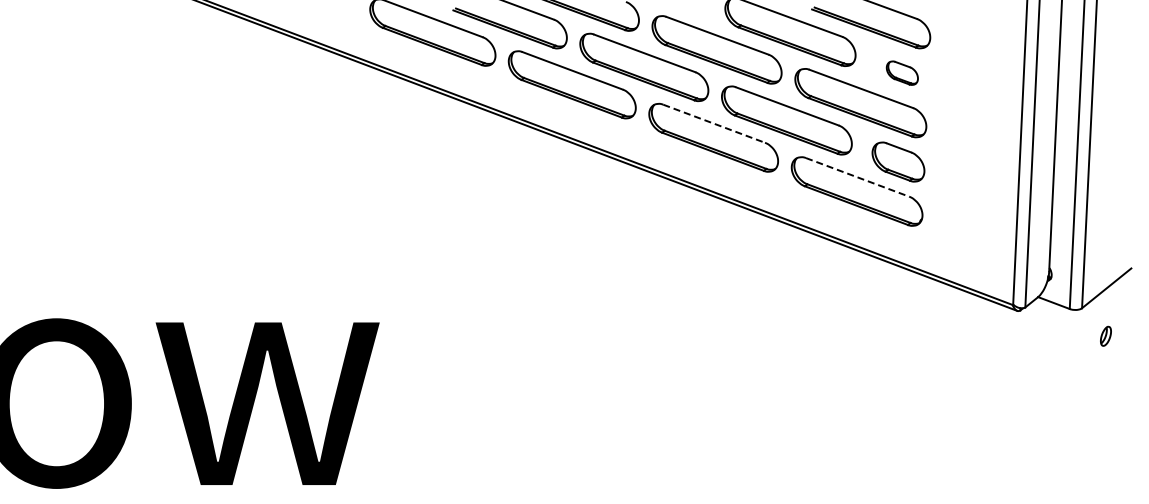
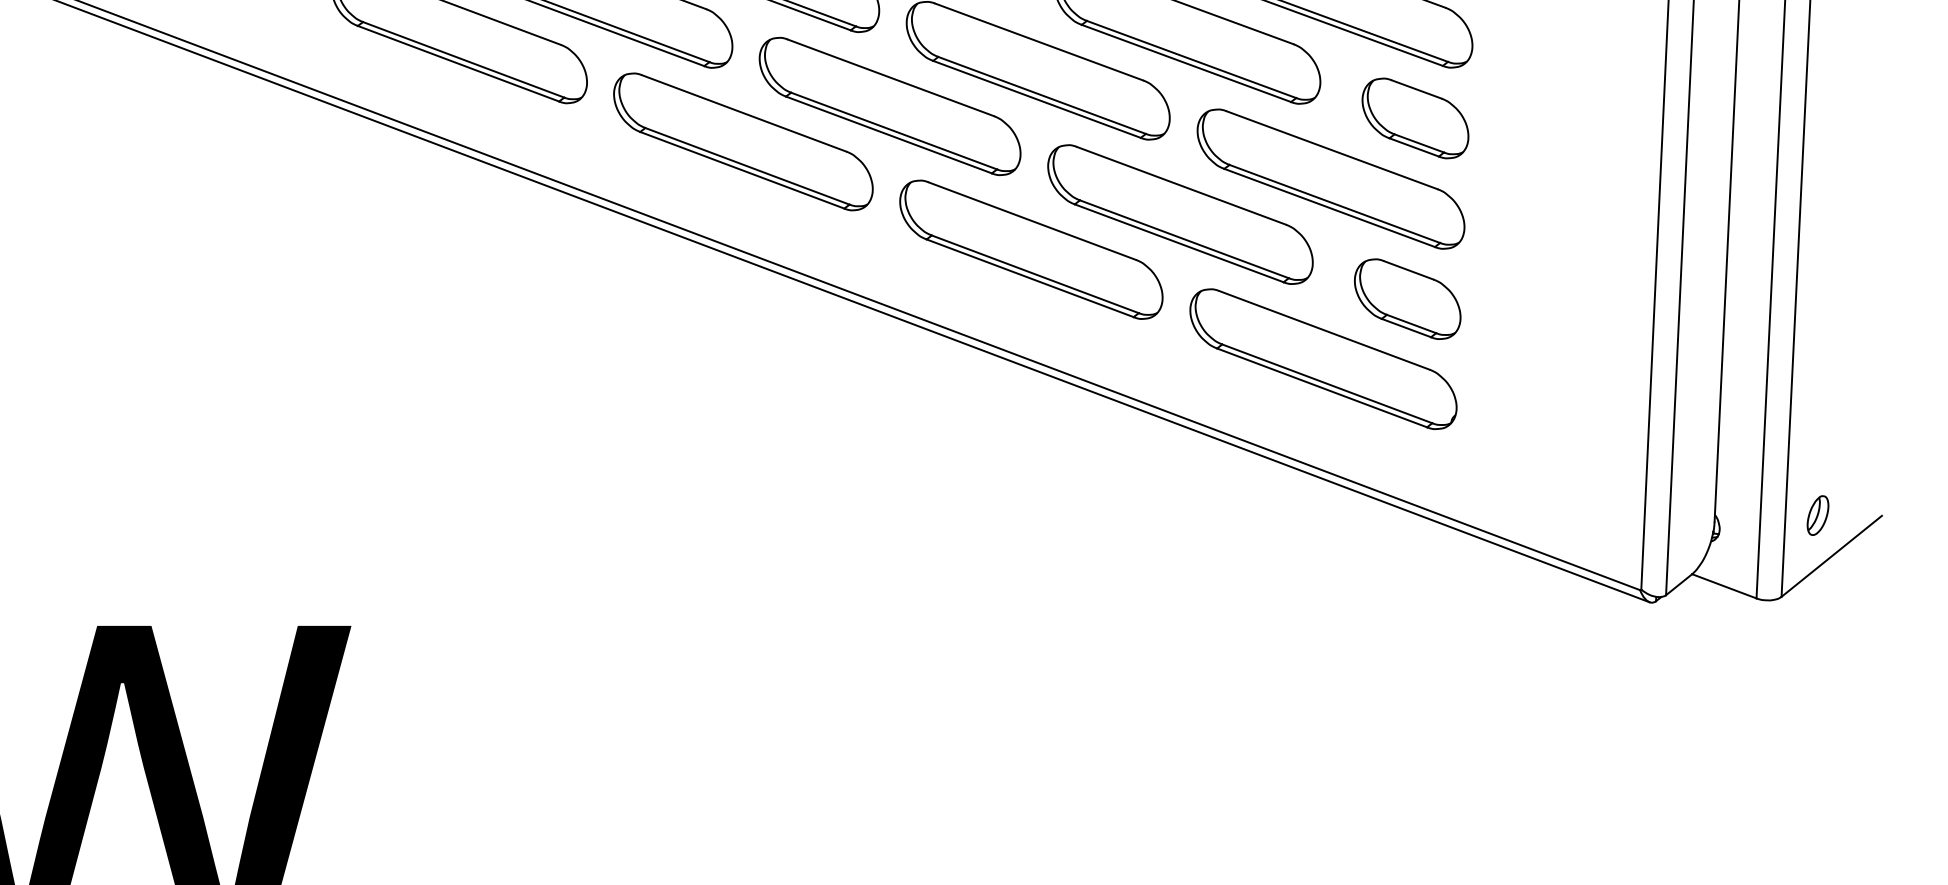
part: (902, 72) -> (1415, 116), size x1.67
line: (714, 123) -> (1033, 220), dashed -> solid
line: (858, 177) -> (1326, 330), dashed -> solid
part: (1105, 335) -> (1817, 513), moved

